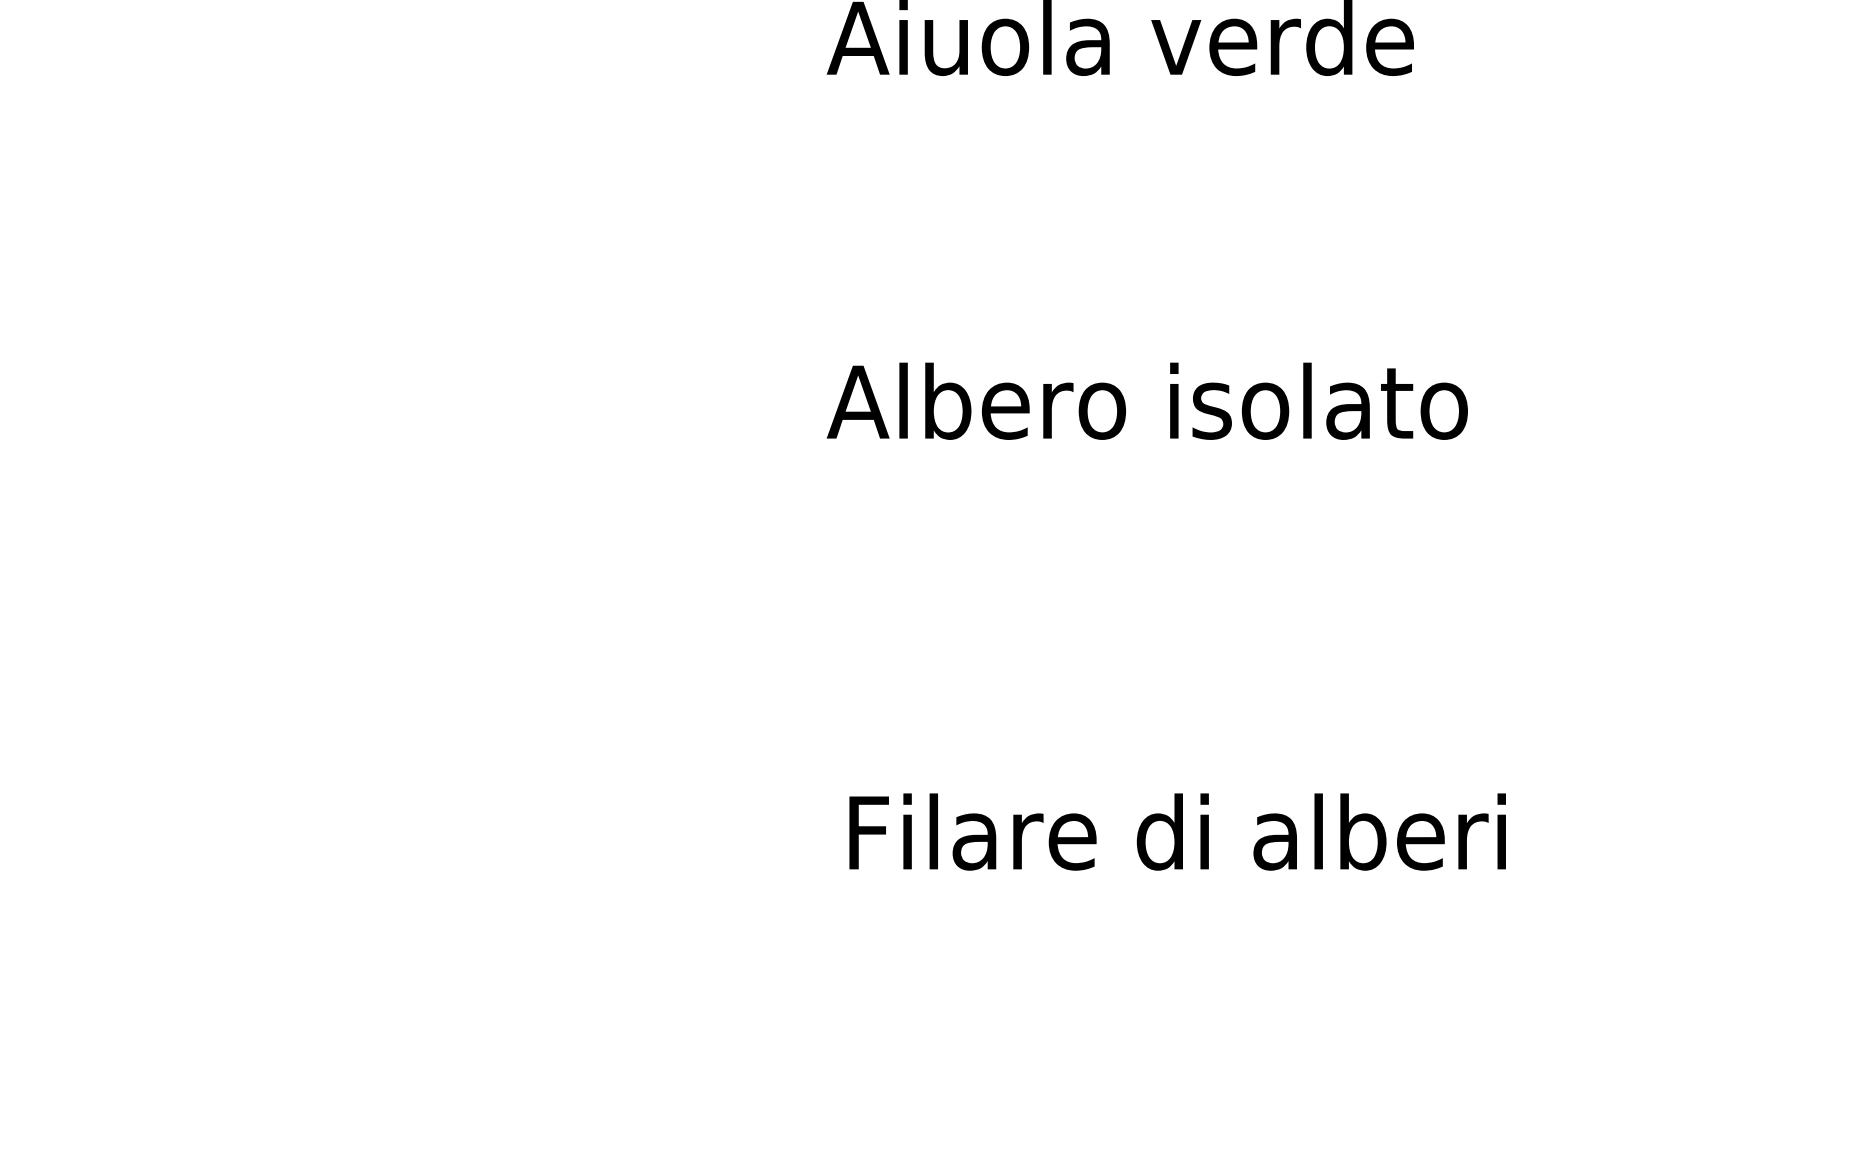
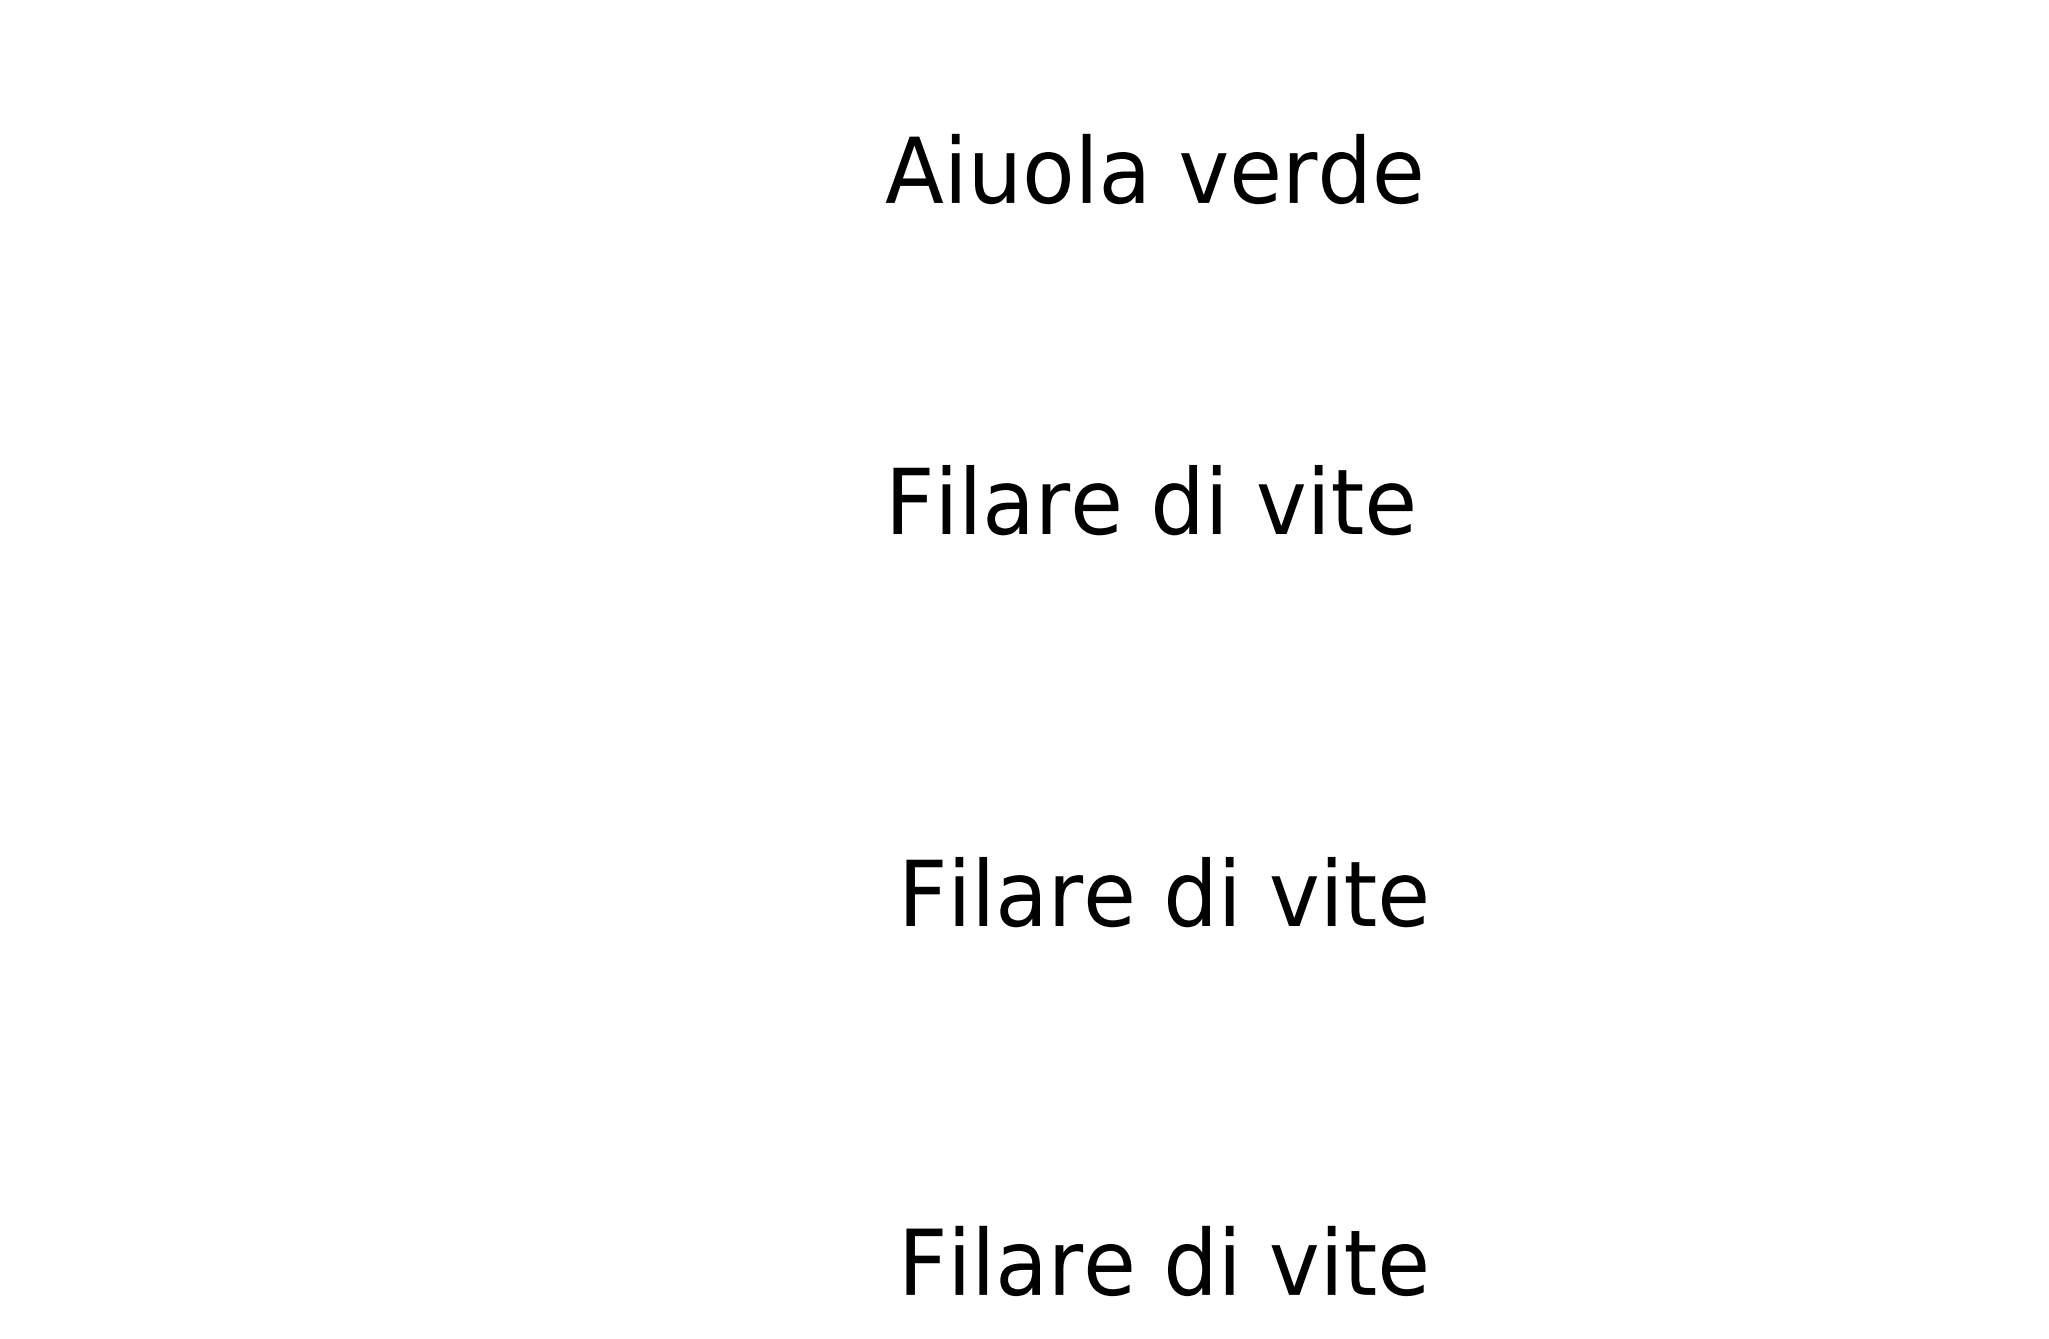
text: (1147, 401) -> (1177, 500), Albero isolato -> Filare di vite
text: (1378, 832) -> (1387, 892), Filare di alberi -> Filare di vite

